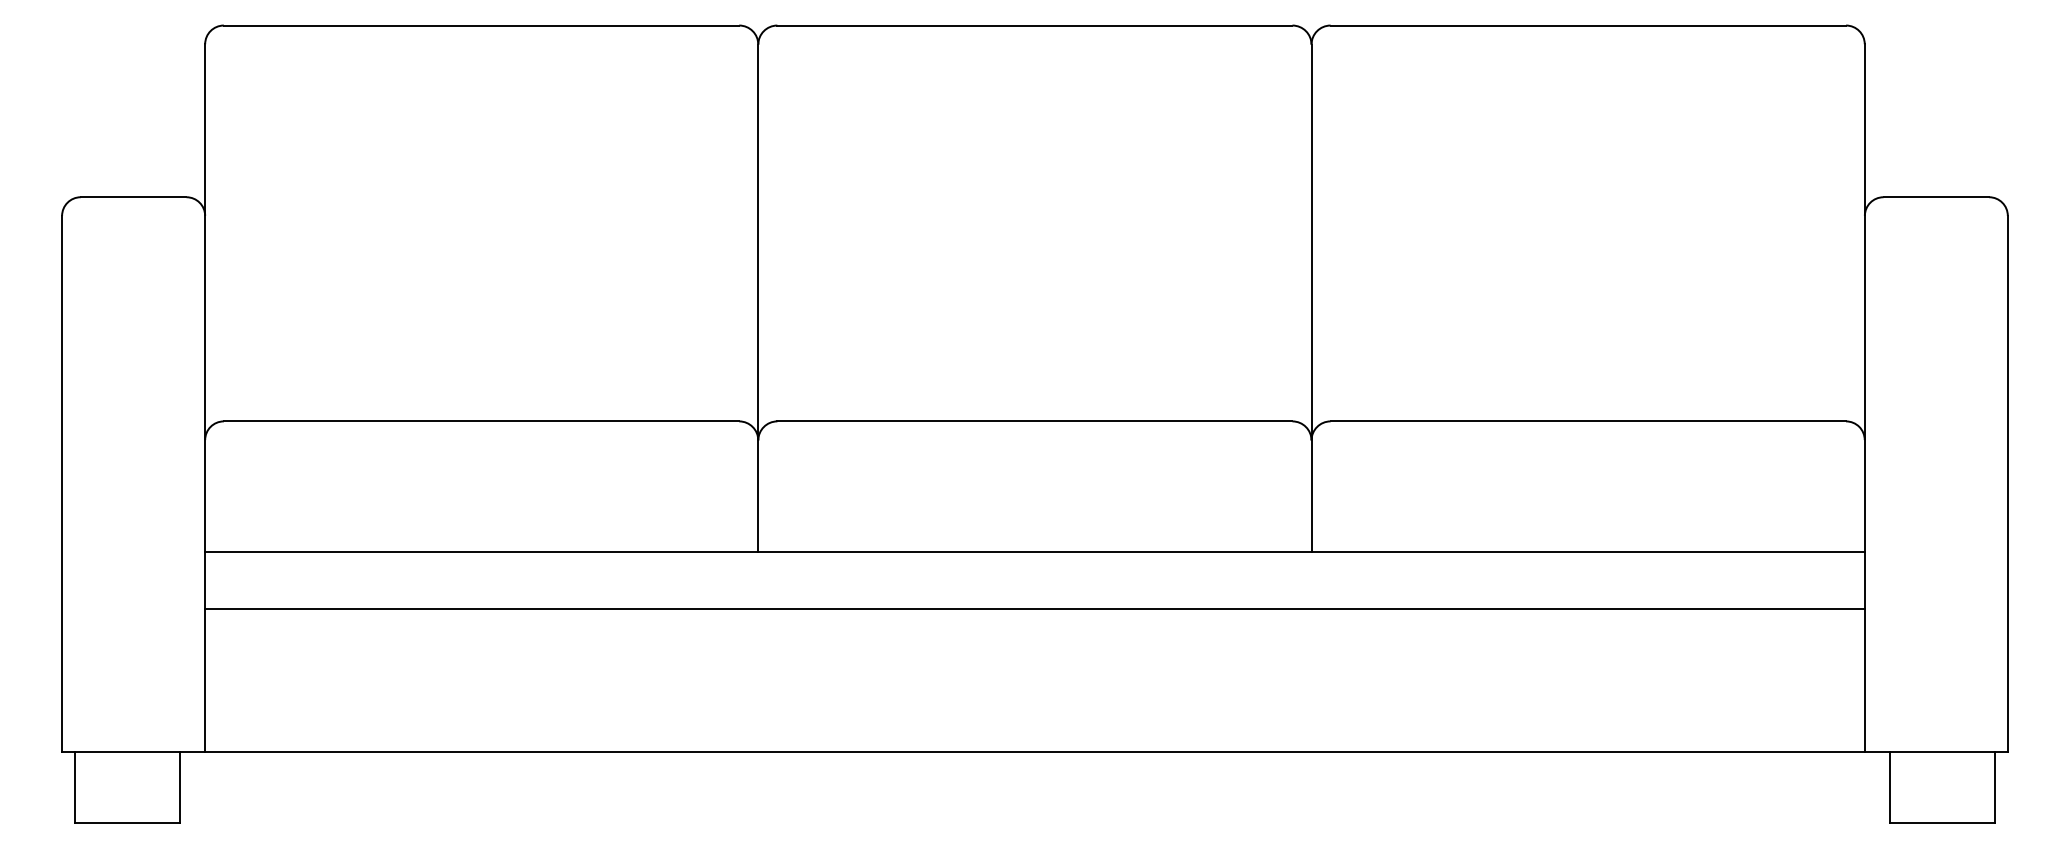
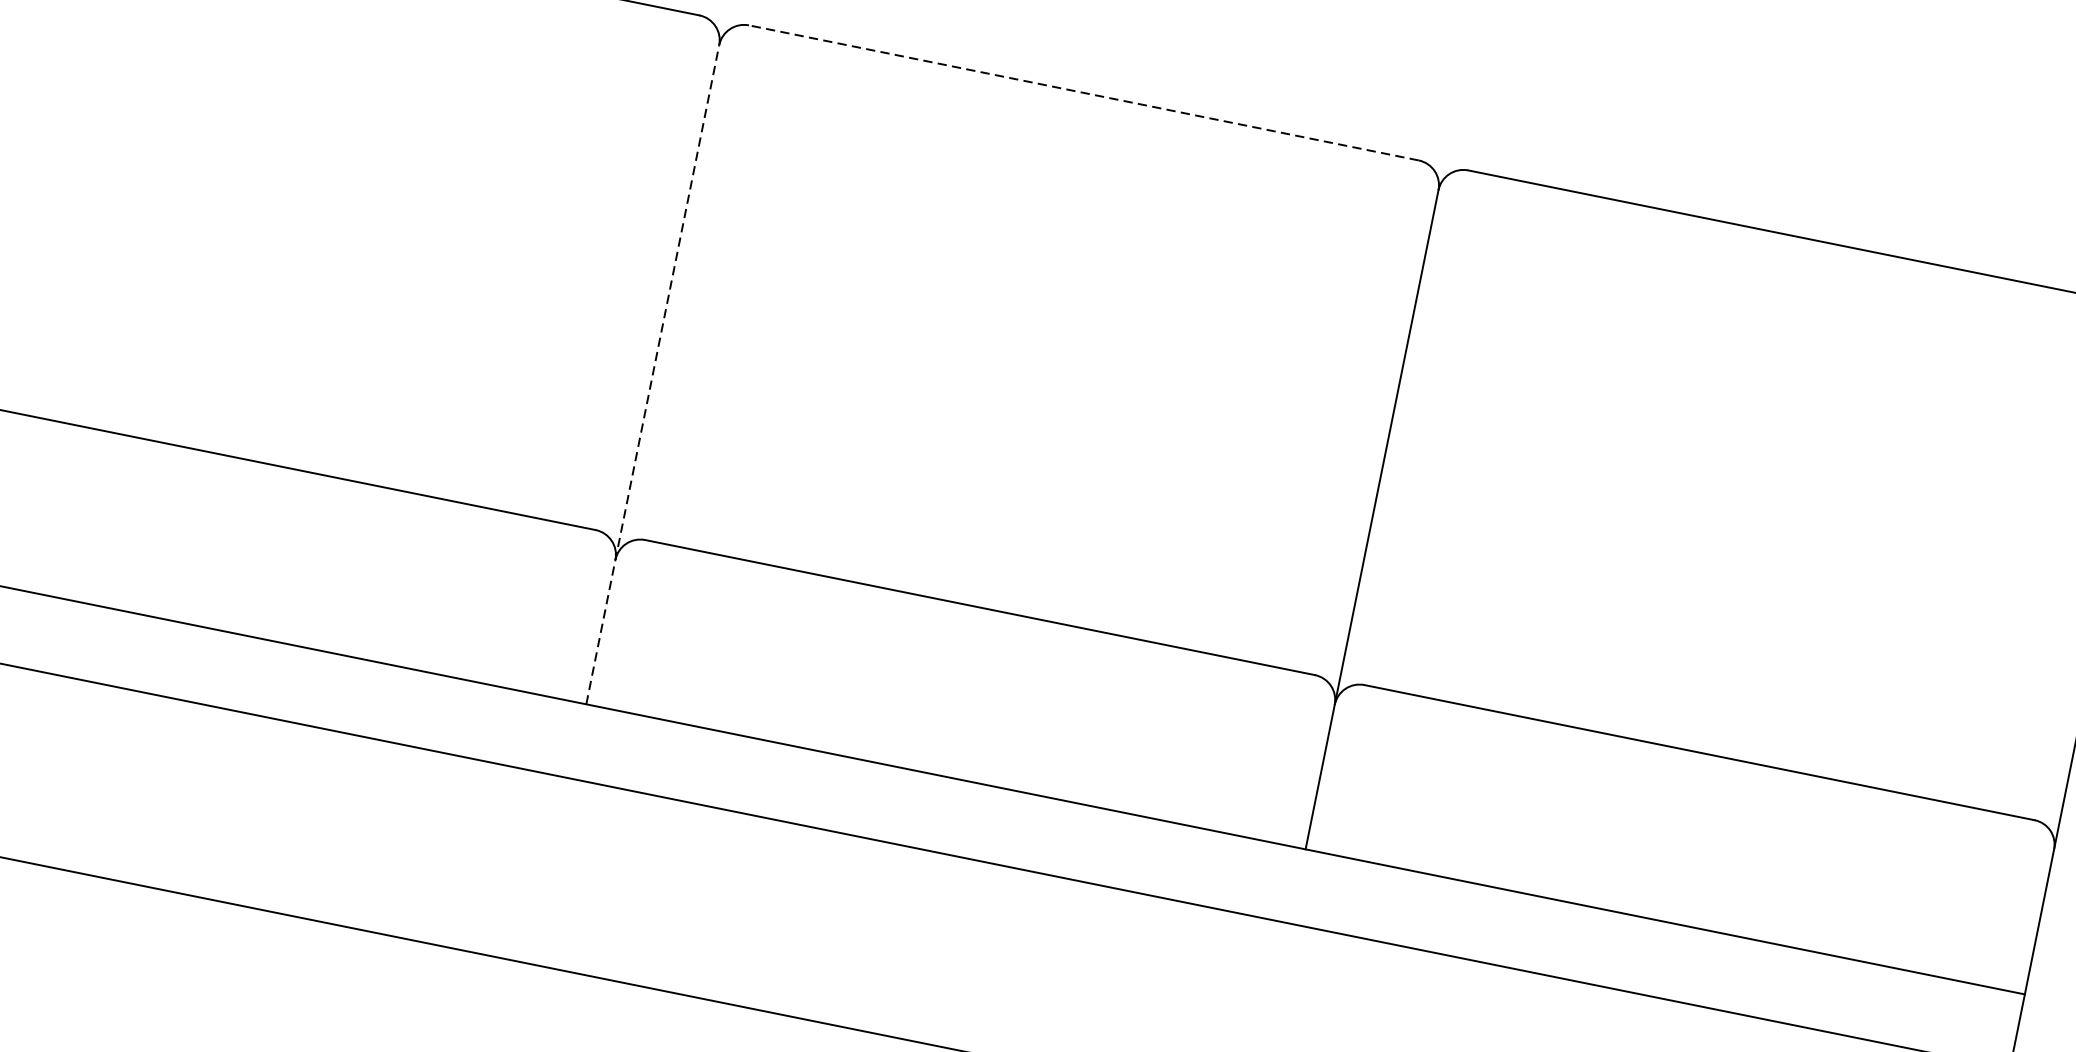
line: (1034, 25) -> (1083, 92), solid -> dashed
line: (758, 297) -> (653, 374), solid -> dashed

